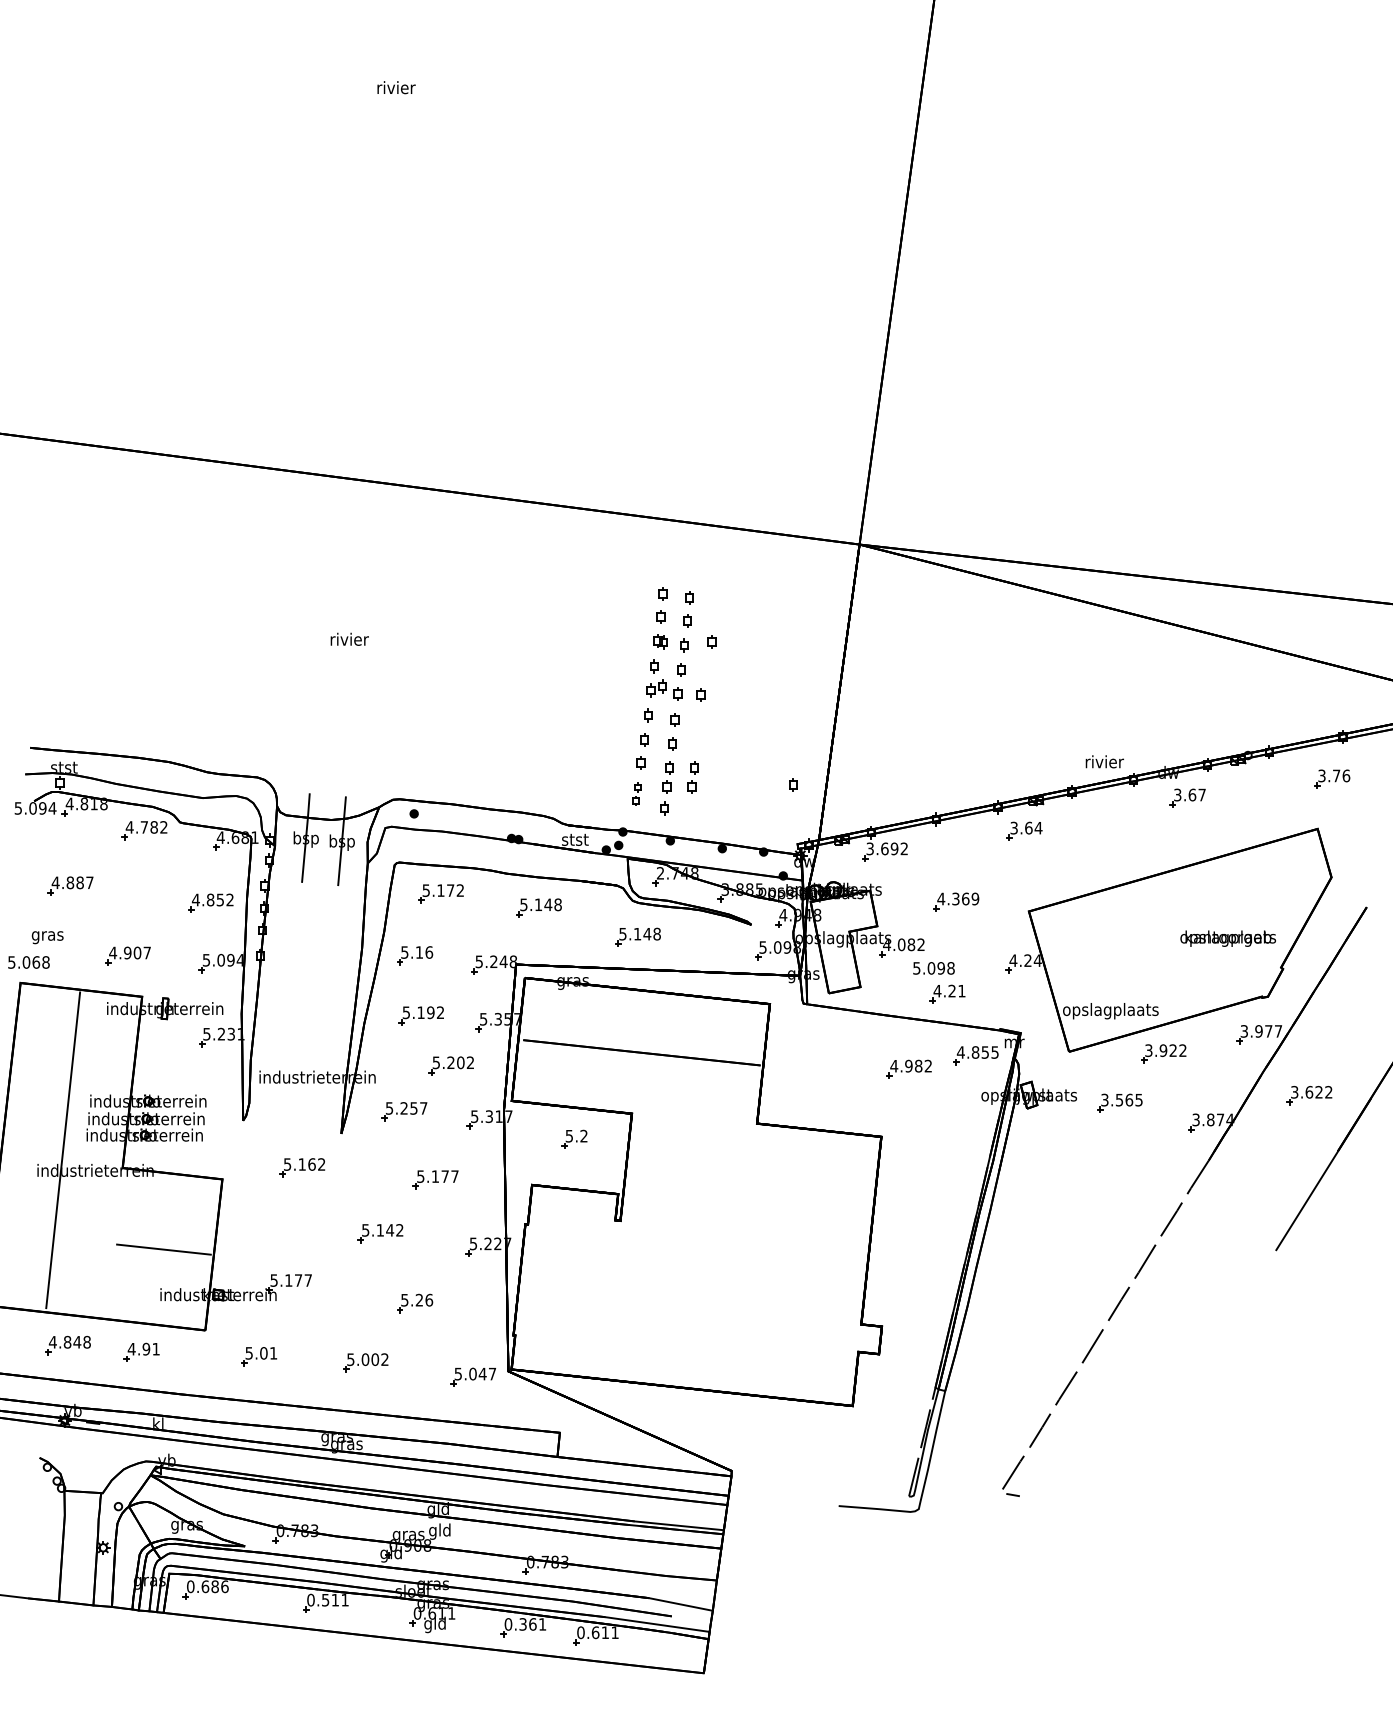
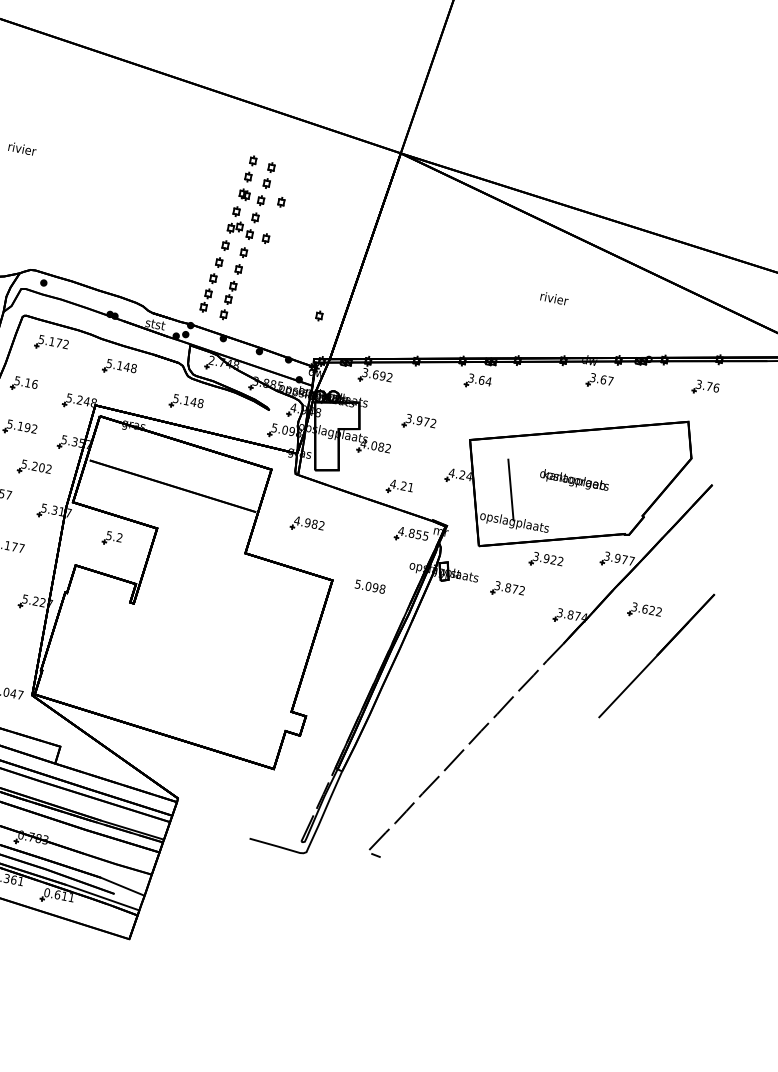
text: (1104, 761) -> (554, 298), moved
part: (692, 777) -> (248, 296), removed
part: (636, 793) -> (205, 299), size x1.43
text: (958, 898) -> (421, 420), 4.369 -> 3.972
text: (1227, 938) -> (573, 480), moved
line: (1096, 967) -> (510, 489), added
text: (933, 968) -> (369, 586), moved
part: (908, 1068) -> (307, 524), moved
text: (1128, 1099) -> (514, 588), 3.565 -> 3.872

